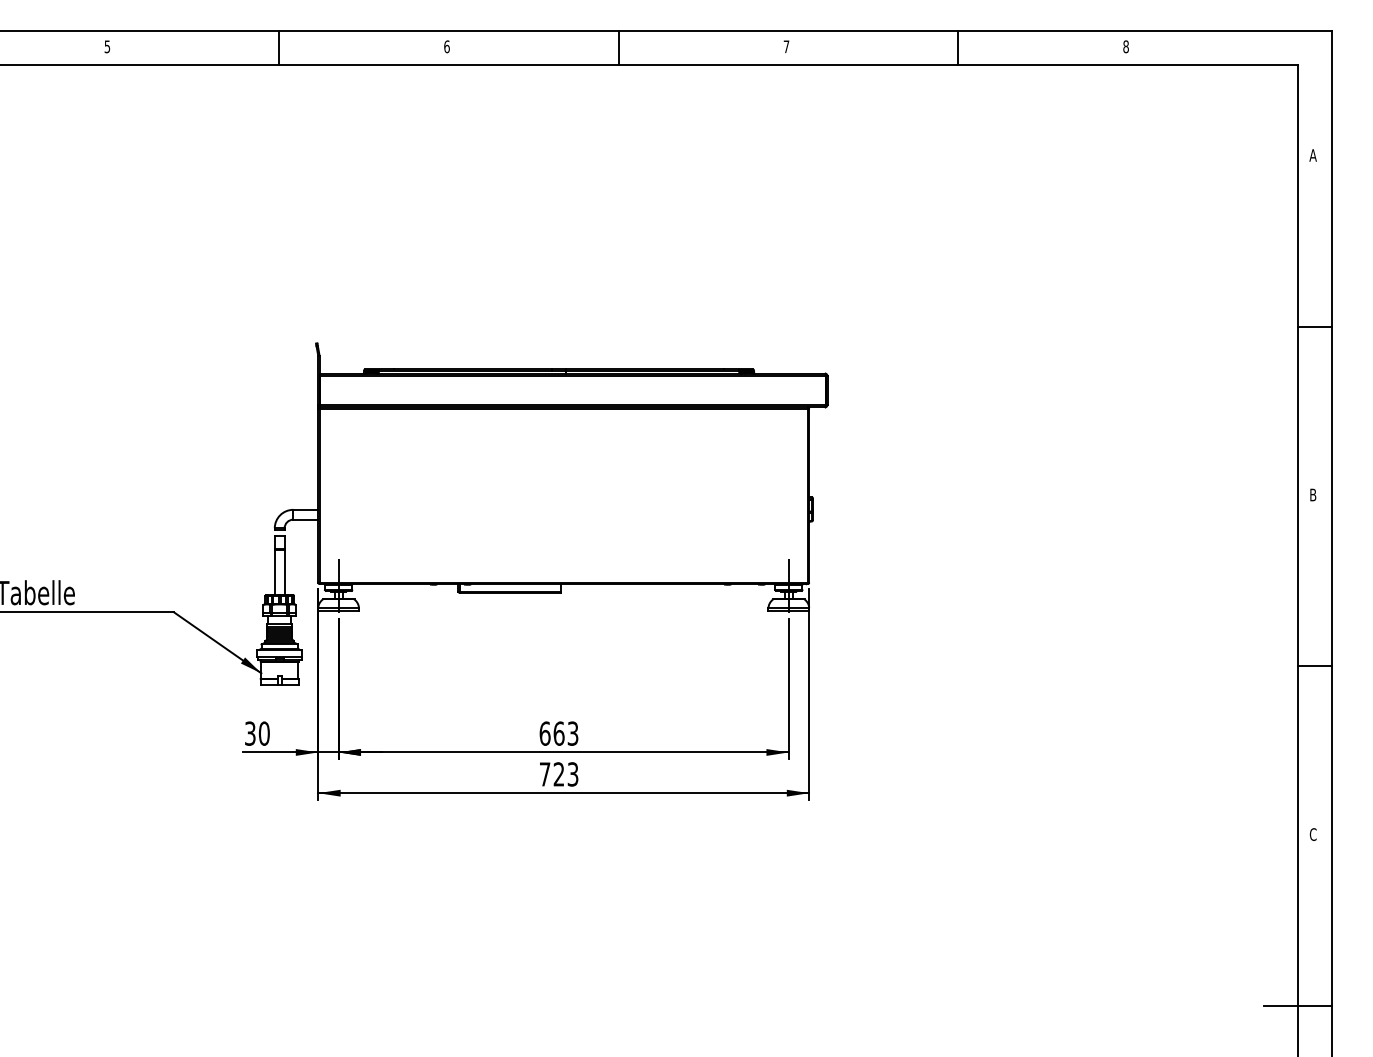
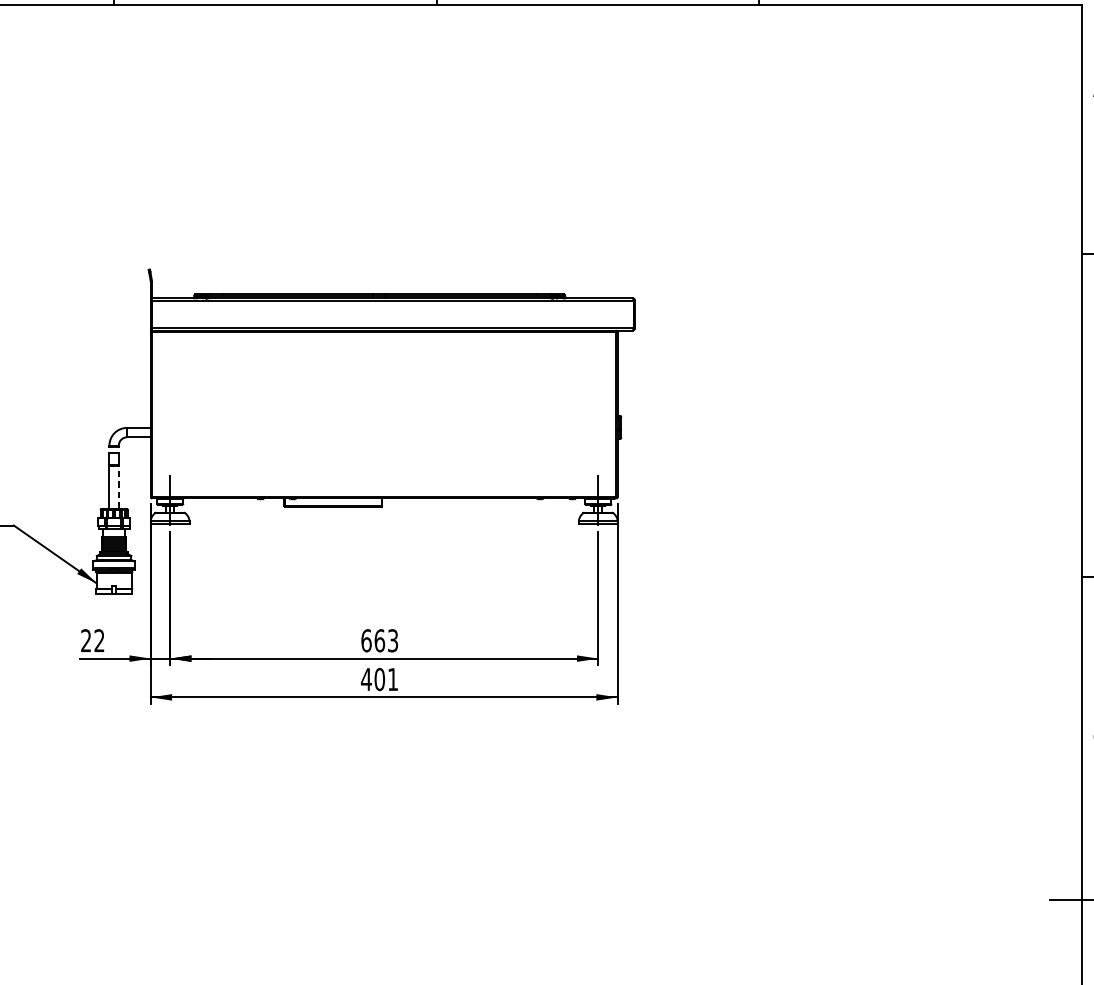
line: (284, 571) -> (118, 486), solid -> dashed
text: (257, 733) -> (93, 640), 30 -> 22
text: (558, 774) -> (379, 679), 723 -> 401

